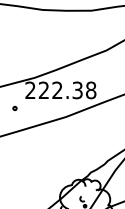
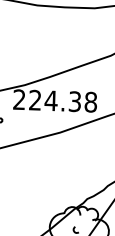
text: (56, 89) -> (50, 99), 222.38 -> 224.38

